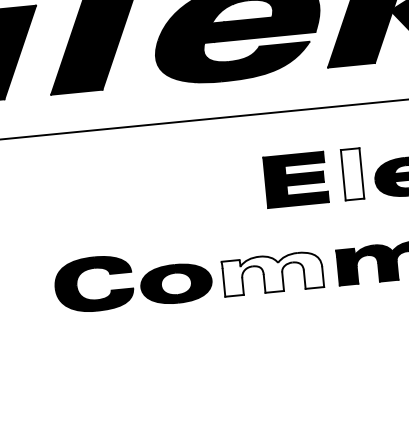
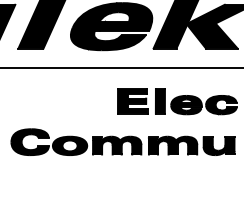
fill: (350, 174) -> (159, 101), added
fill: (271, 273) -> (116, 145), added

